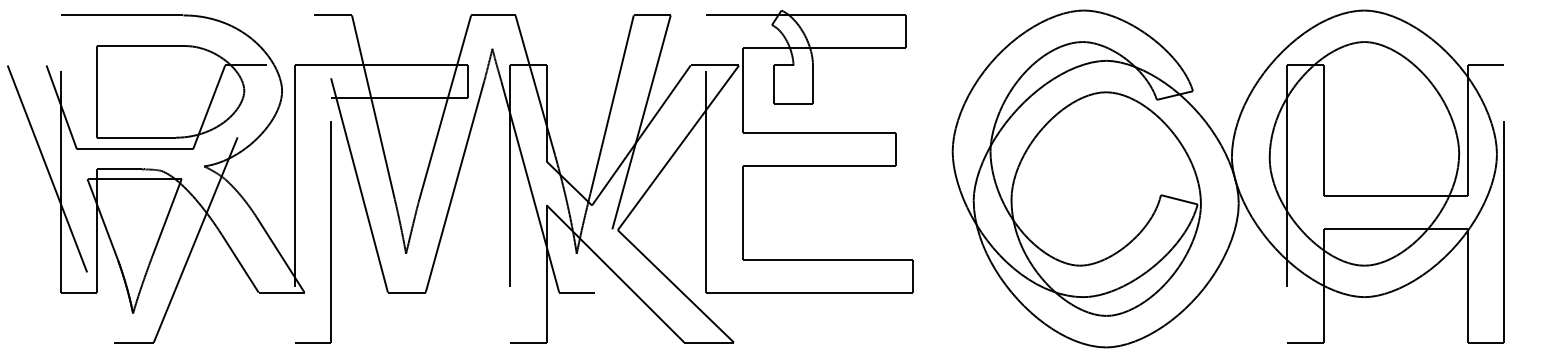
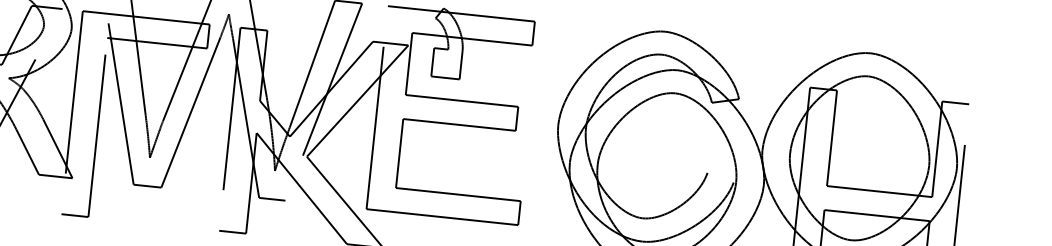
line: (1178, 199) -> (720, 177), removed

